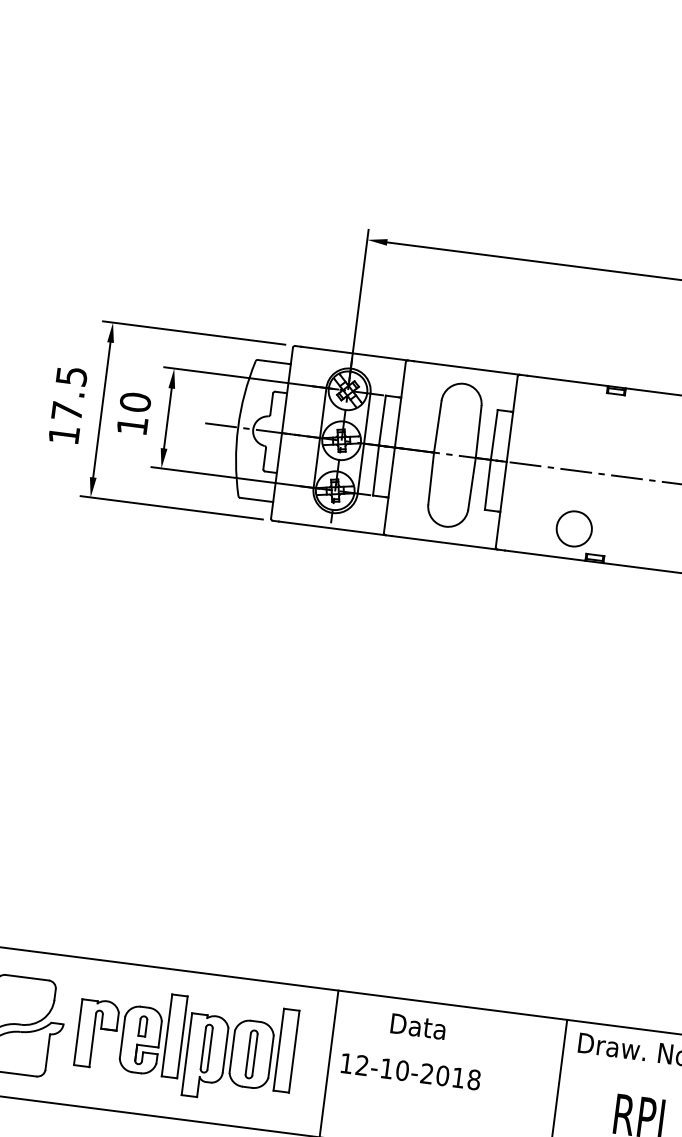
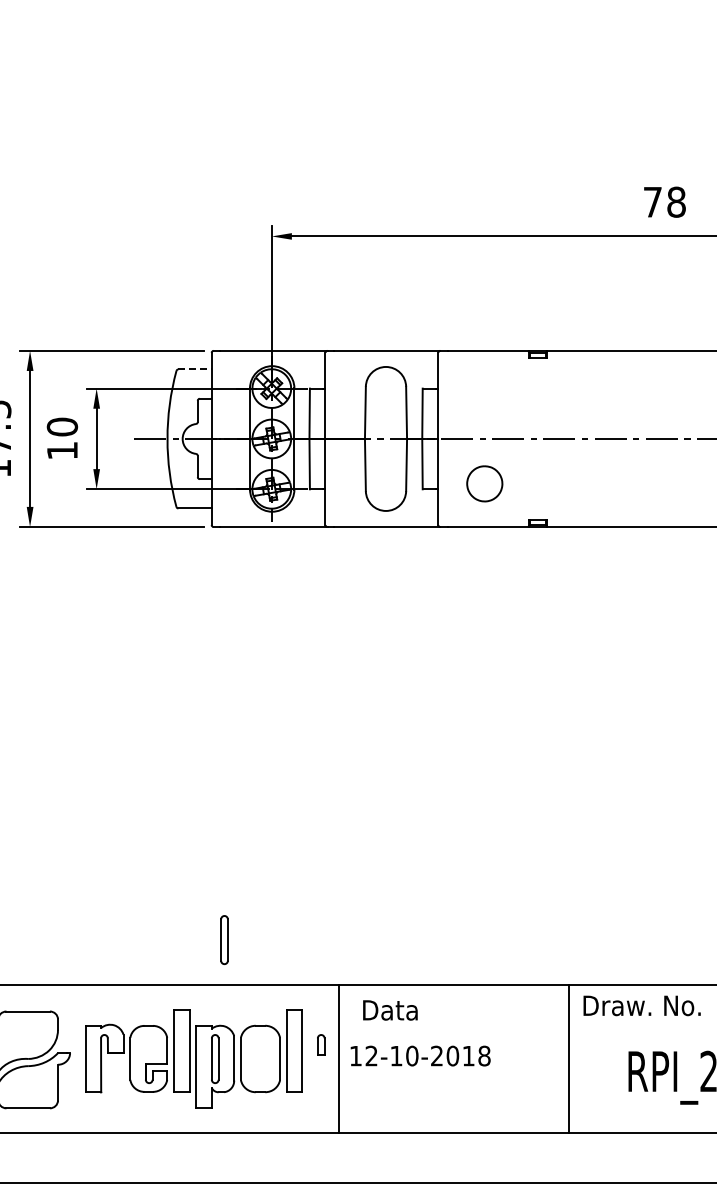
line: (274, 362) -> (195, 369), solid -> dashed
part: (574, 528) -> (484, 483), moved
part: (143, 1025) -> (321, 1044), moved
text: (418, 1026) -> (390, 1010), moved
part: (251, 1053) -> (224, 939), moved

